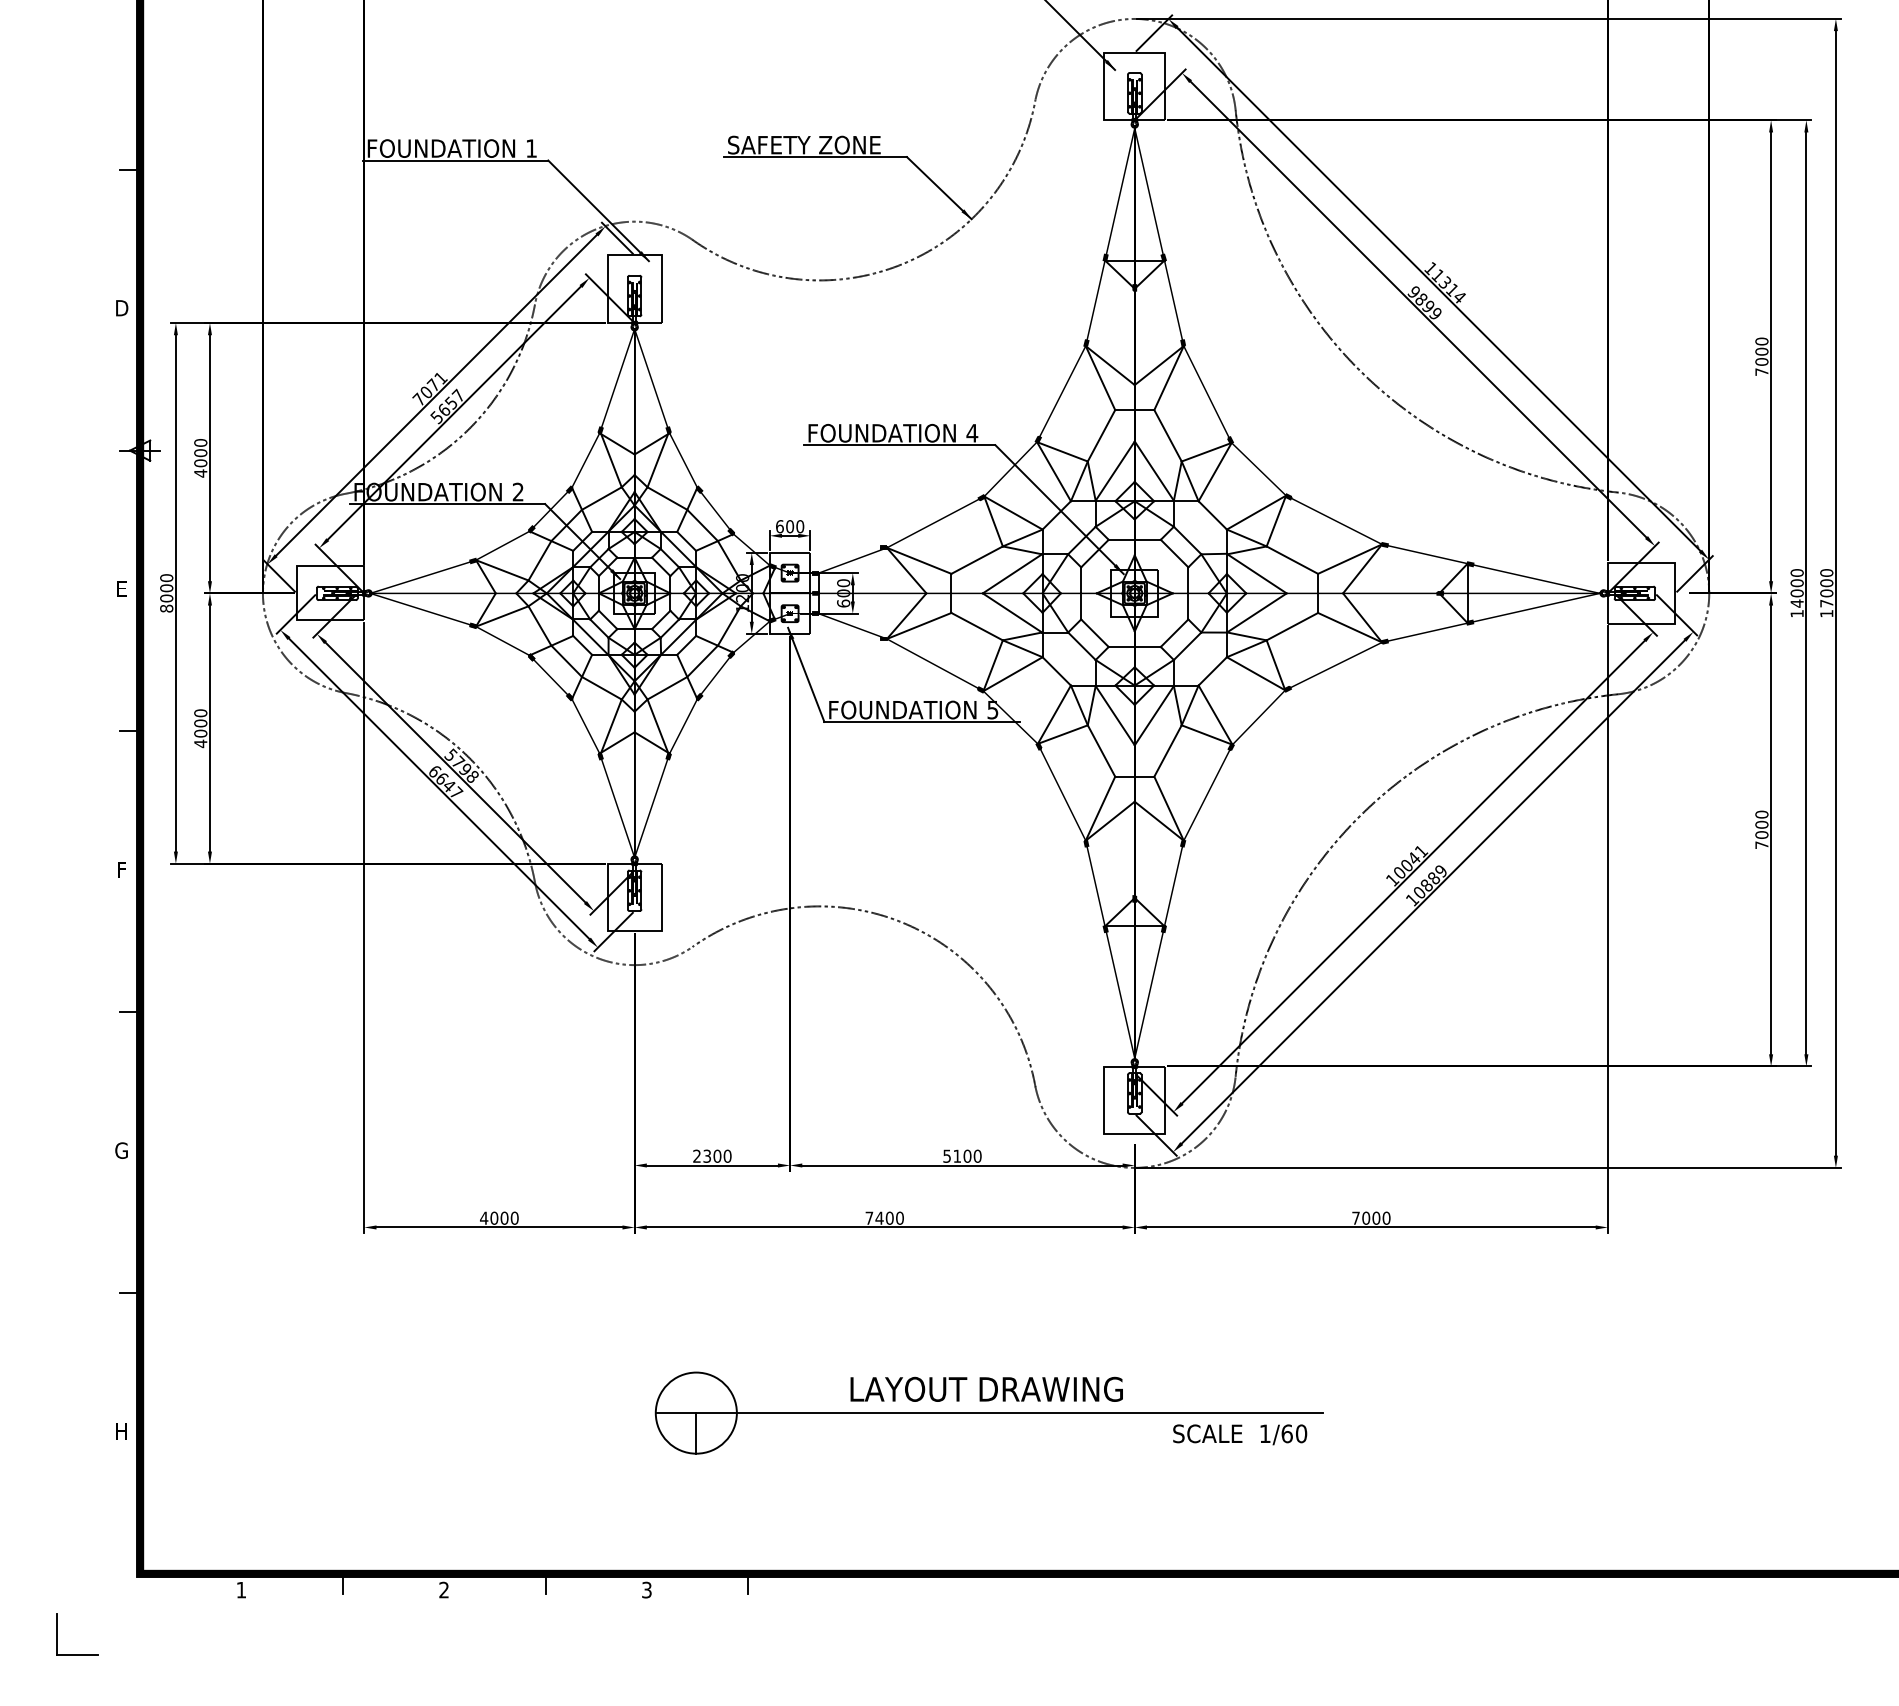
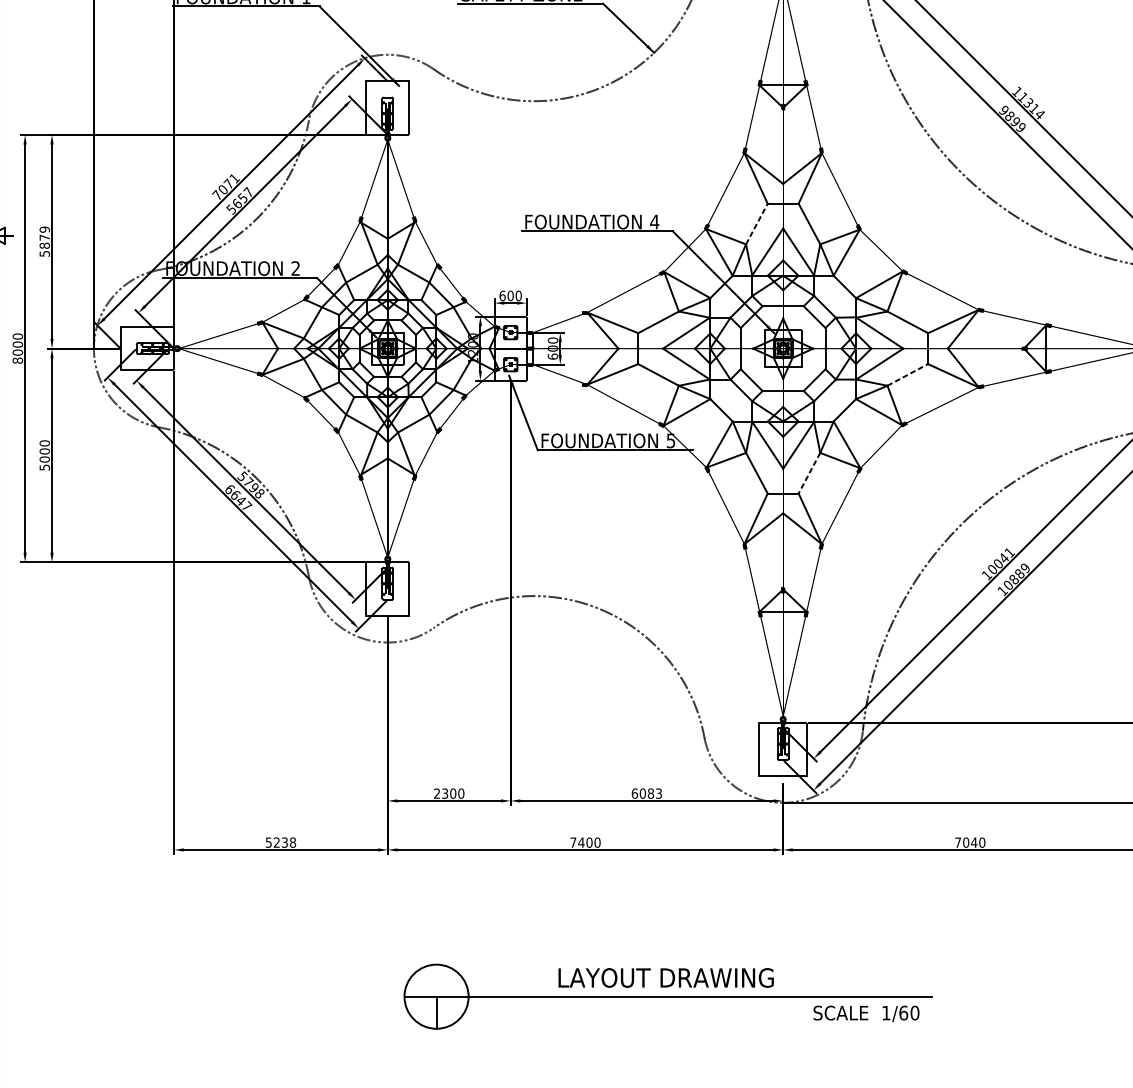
line: (1101, 435) -> (756, 223), solid -> dashed
text: (200, 458) -> (44, 241), 4000 -> 5879
line: (1292, 626) -> (907, 374), solid -> dashed
text: (200, 743) -> (44, 467), 4000 -> 5000
line: (1167, 751) -> (809, 473), solid -> dashed
text: (962, 1155) -> (646, 793), 5100 -> 6083
text: (499, 1217) -> (280, 842), 4000 -> 5238
text: (1376, 1217) -> (974, 842), 7000 -> 7040

